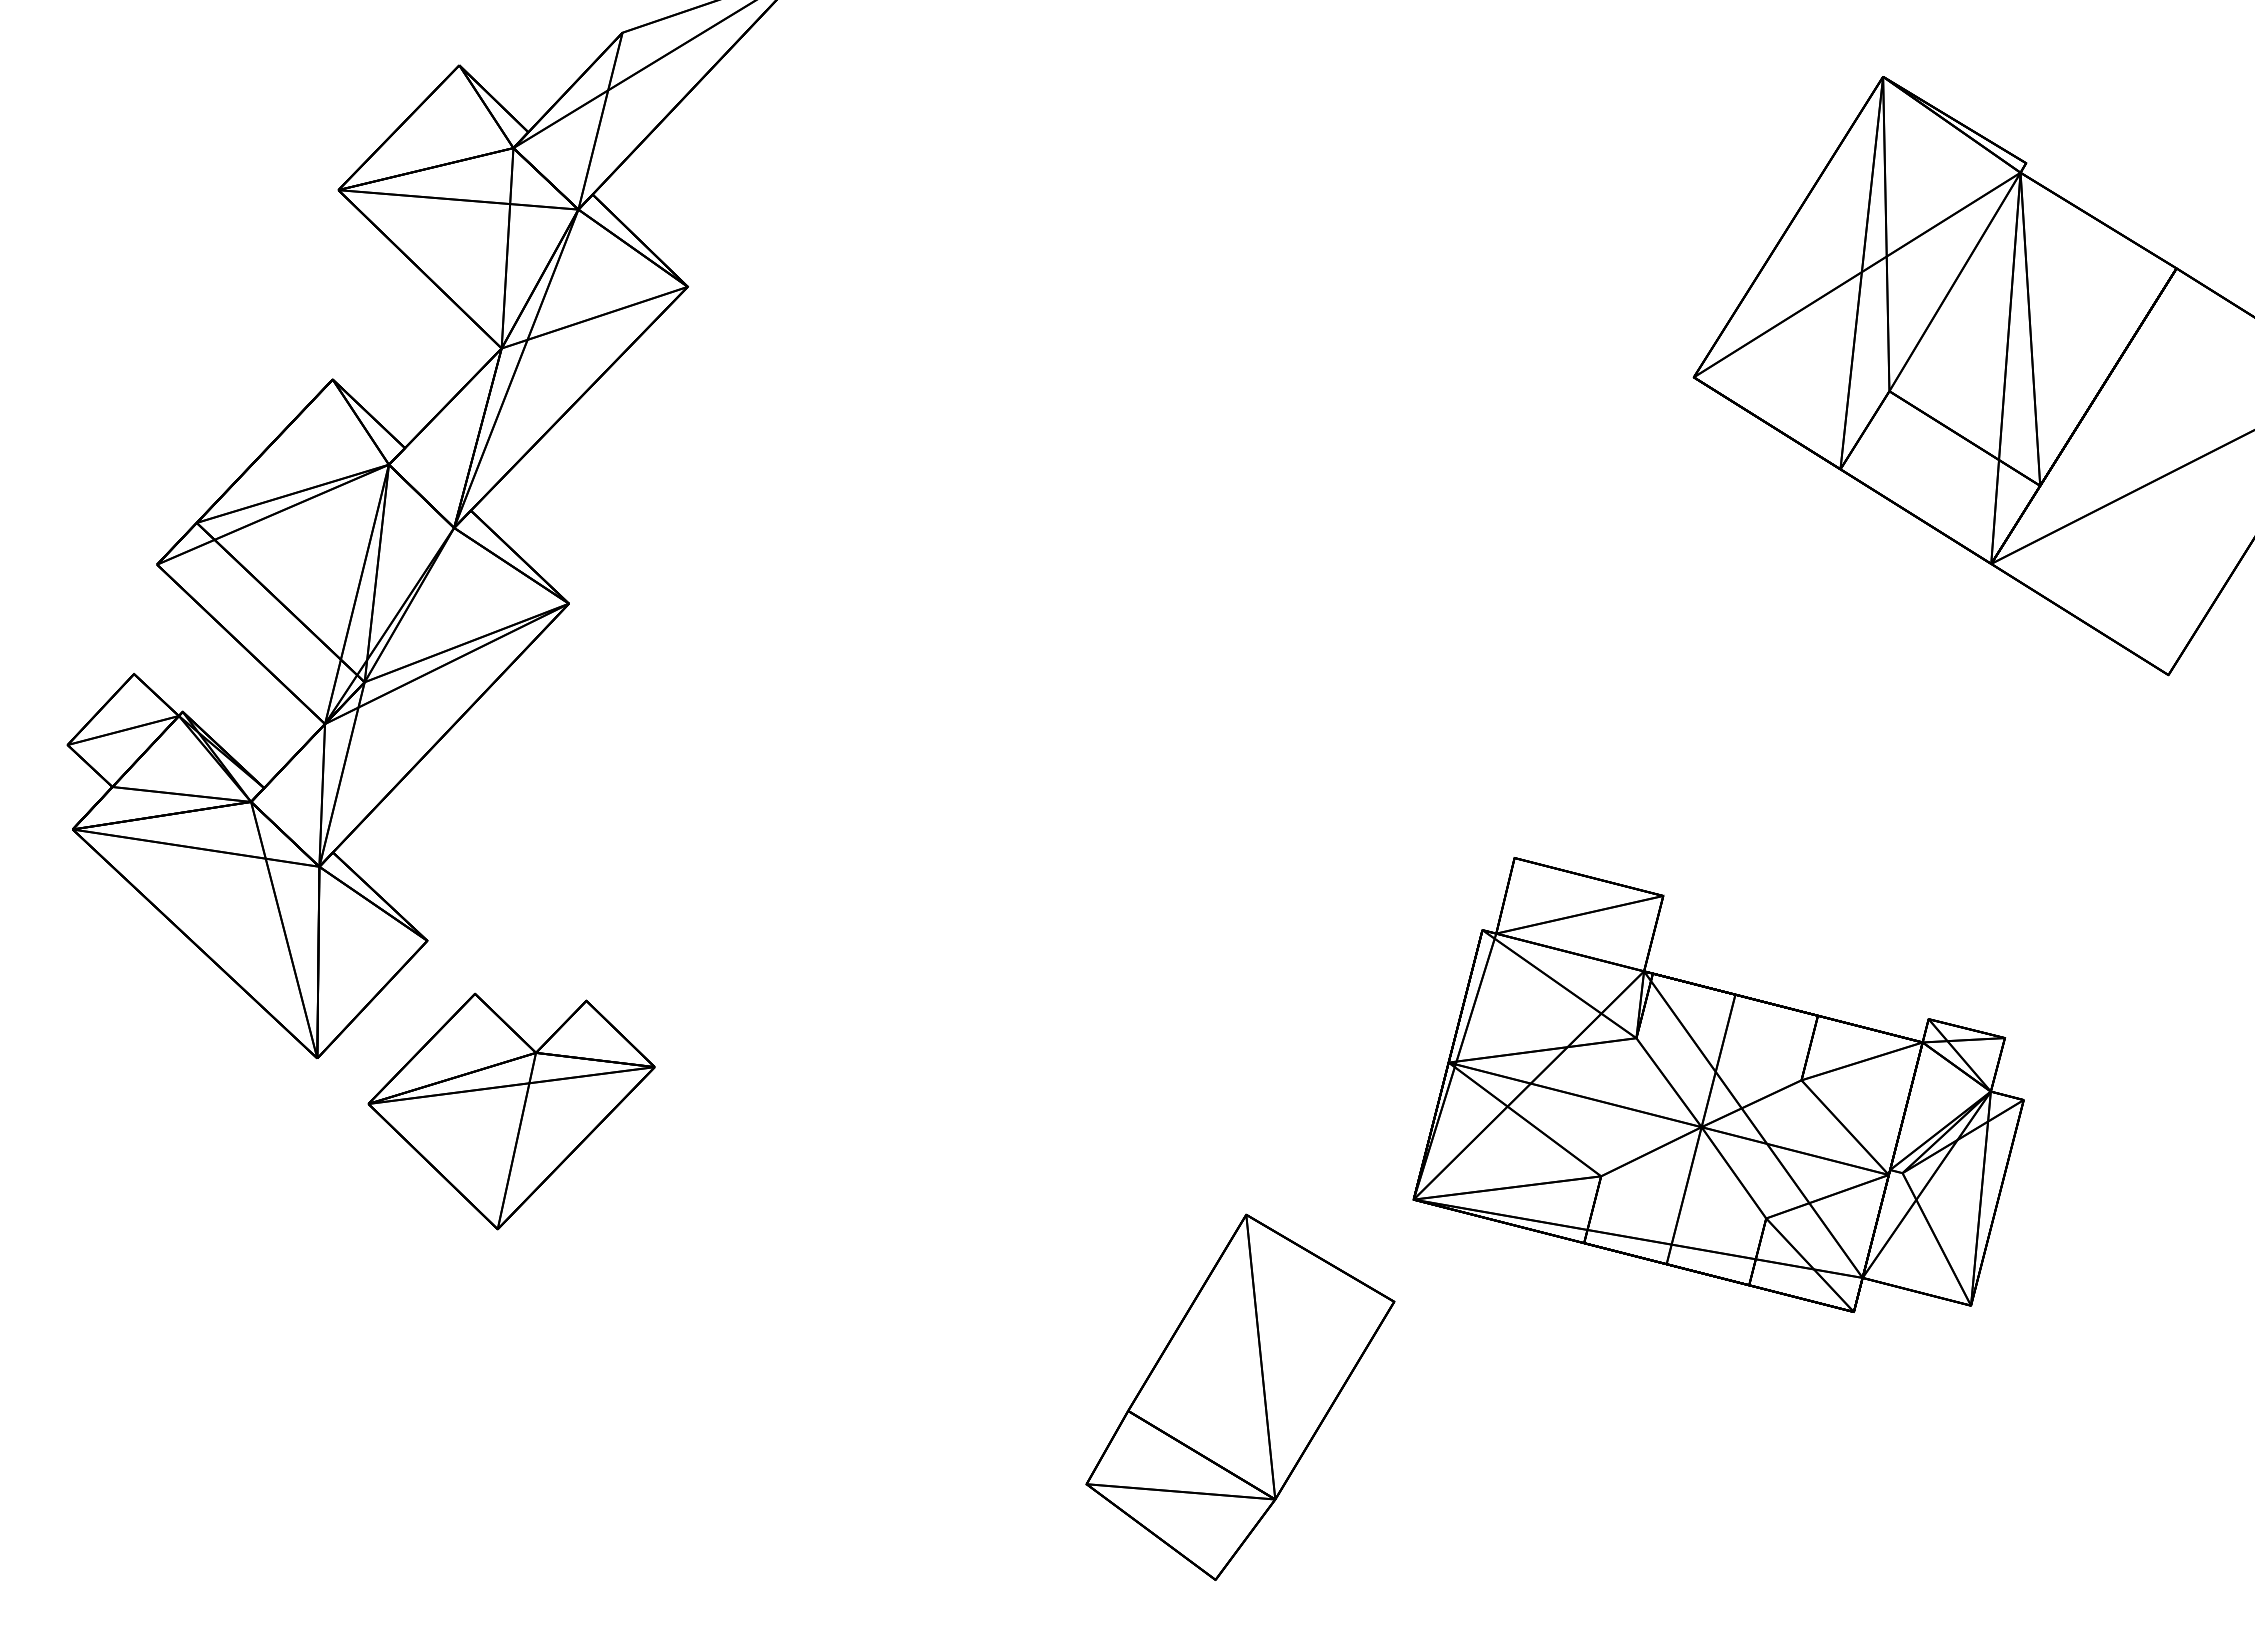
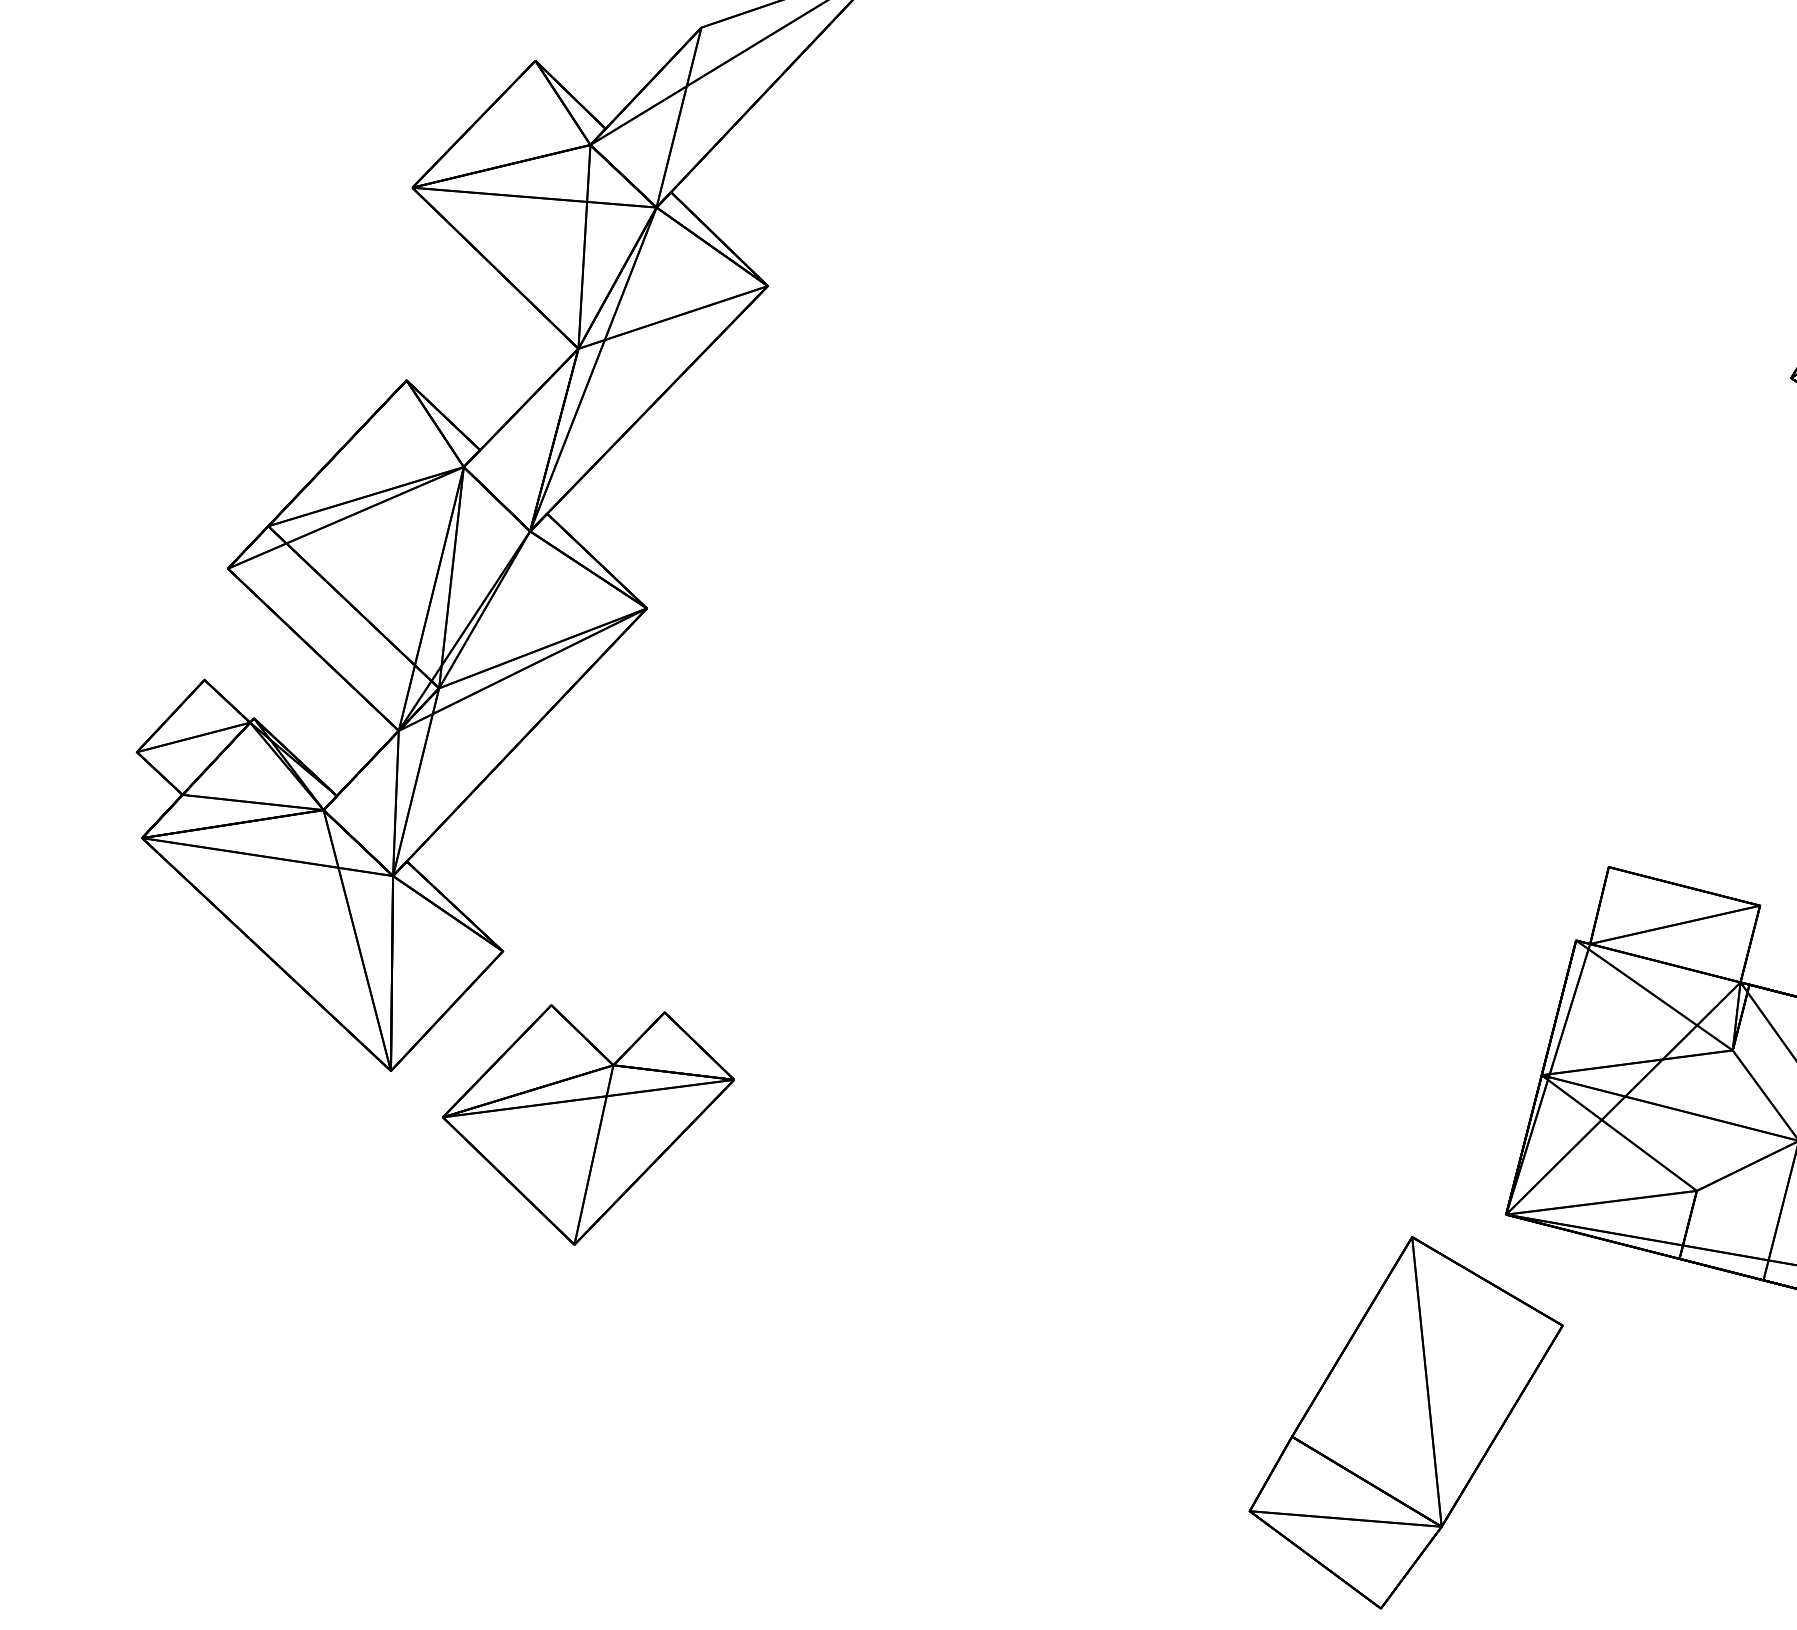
part: (1240, 1396) -> (1406, 1421), moved

